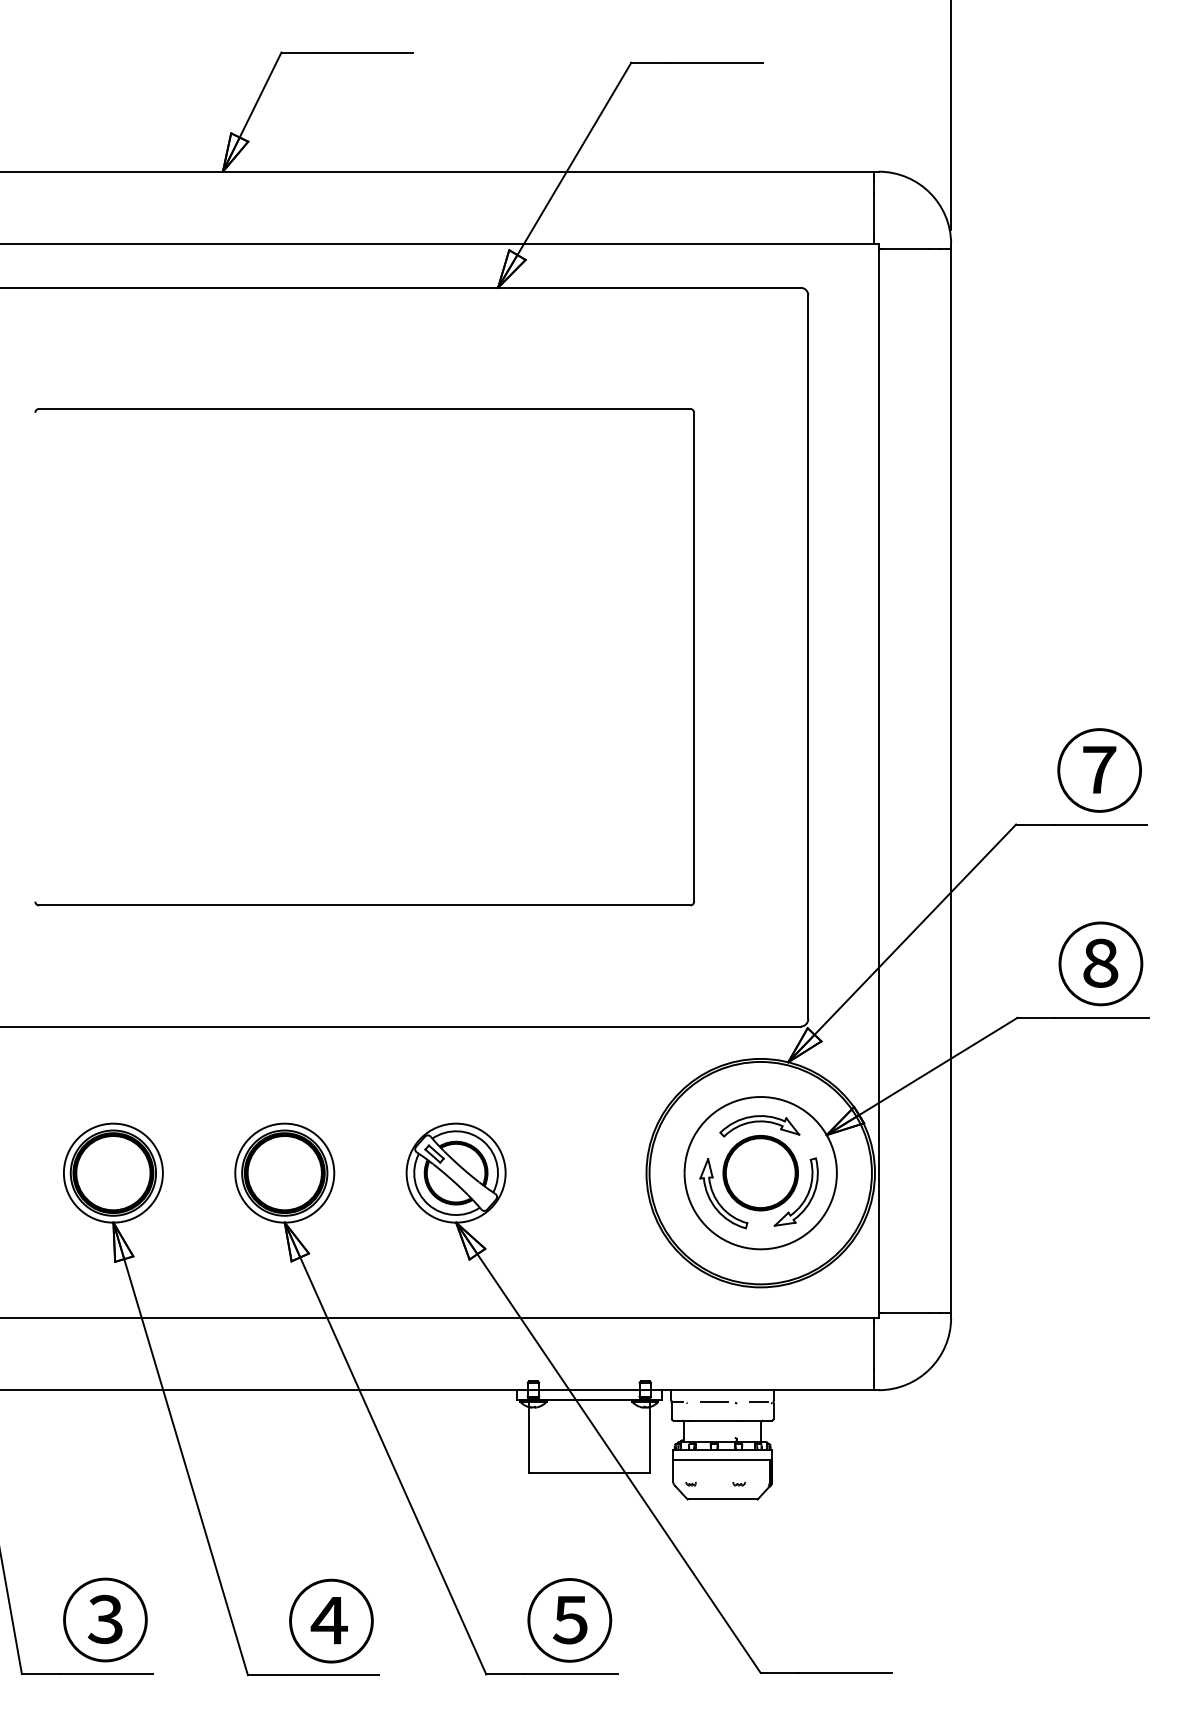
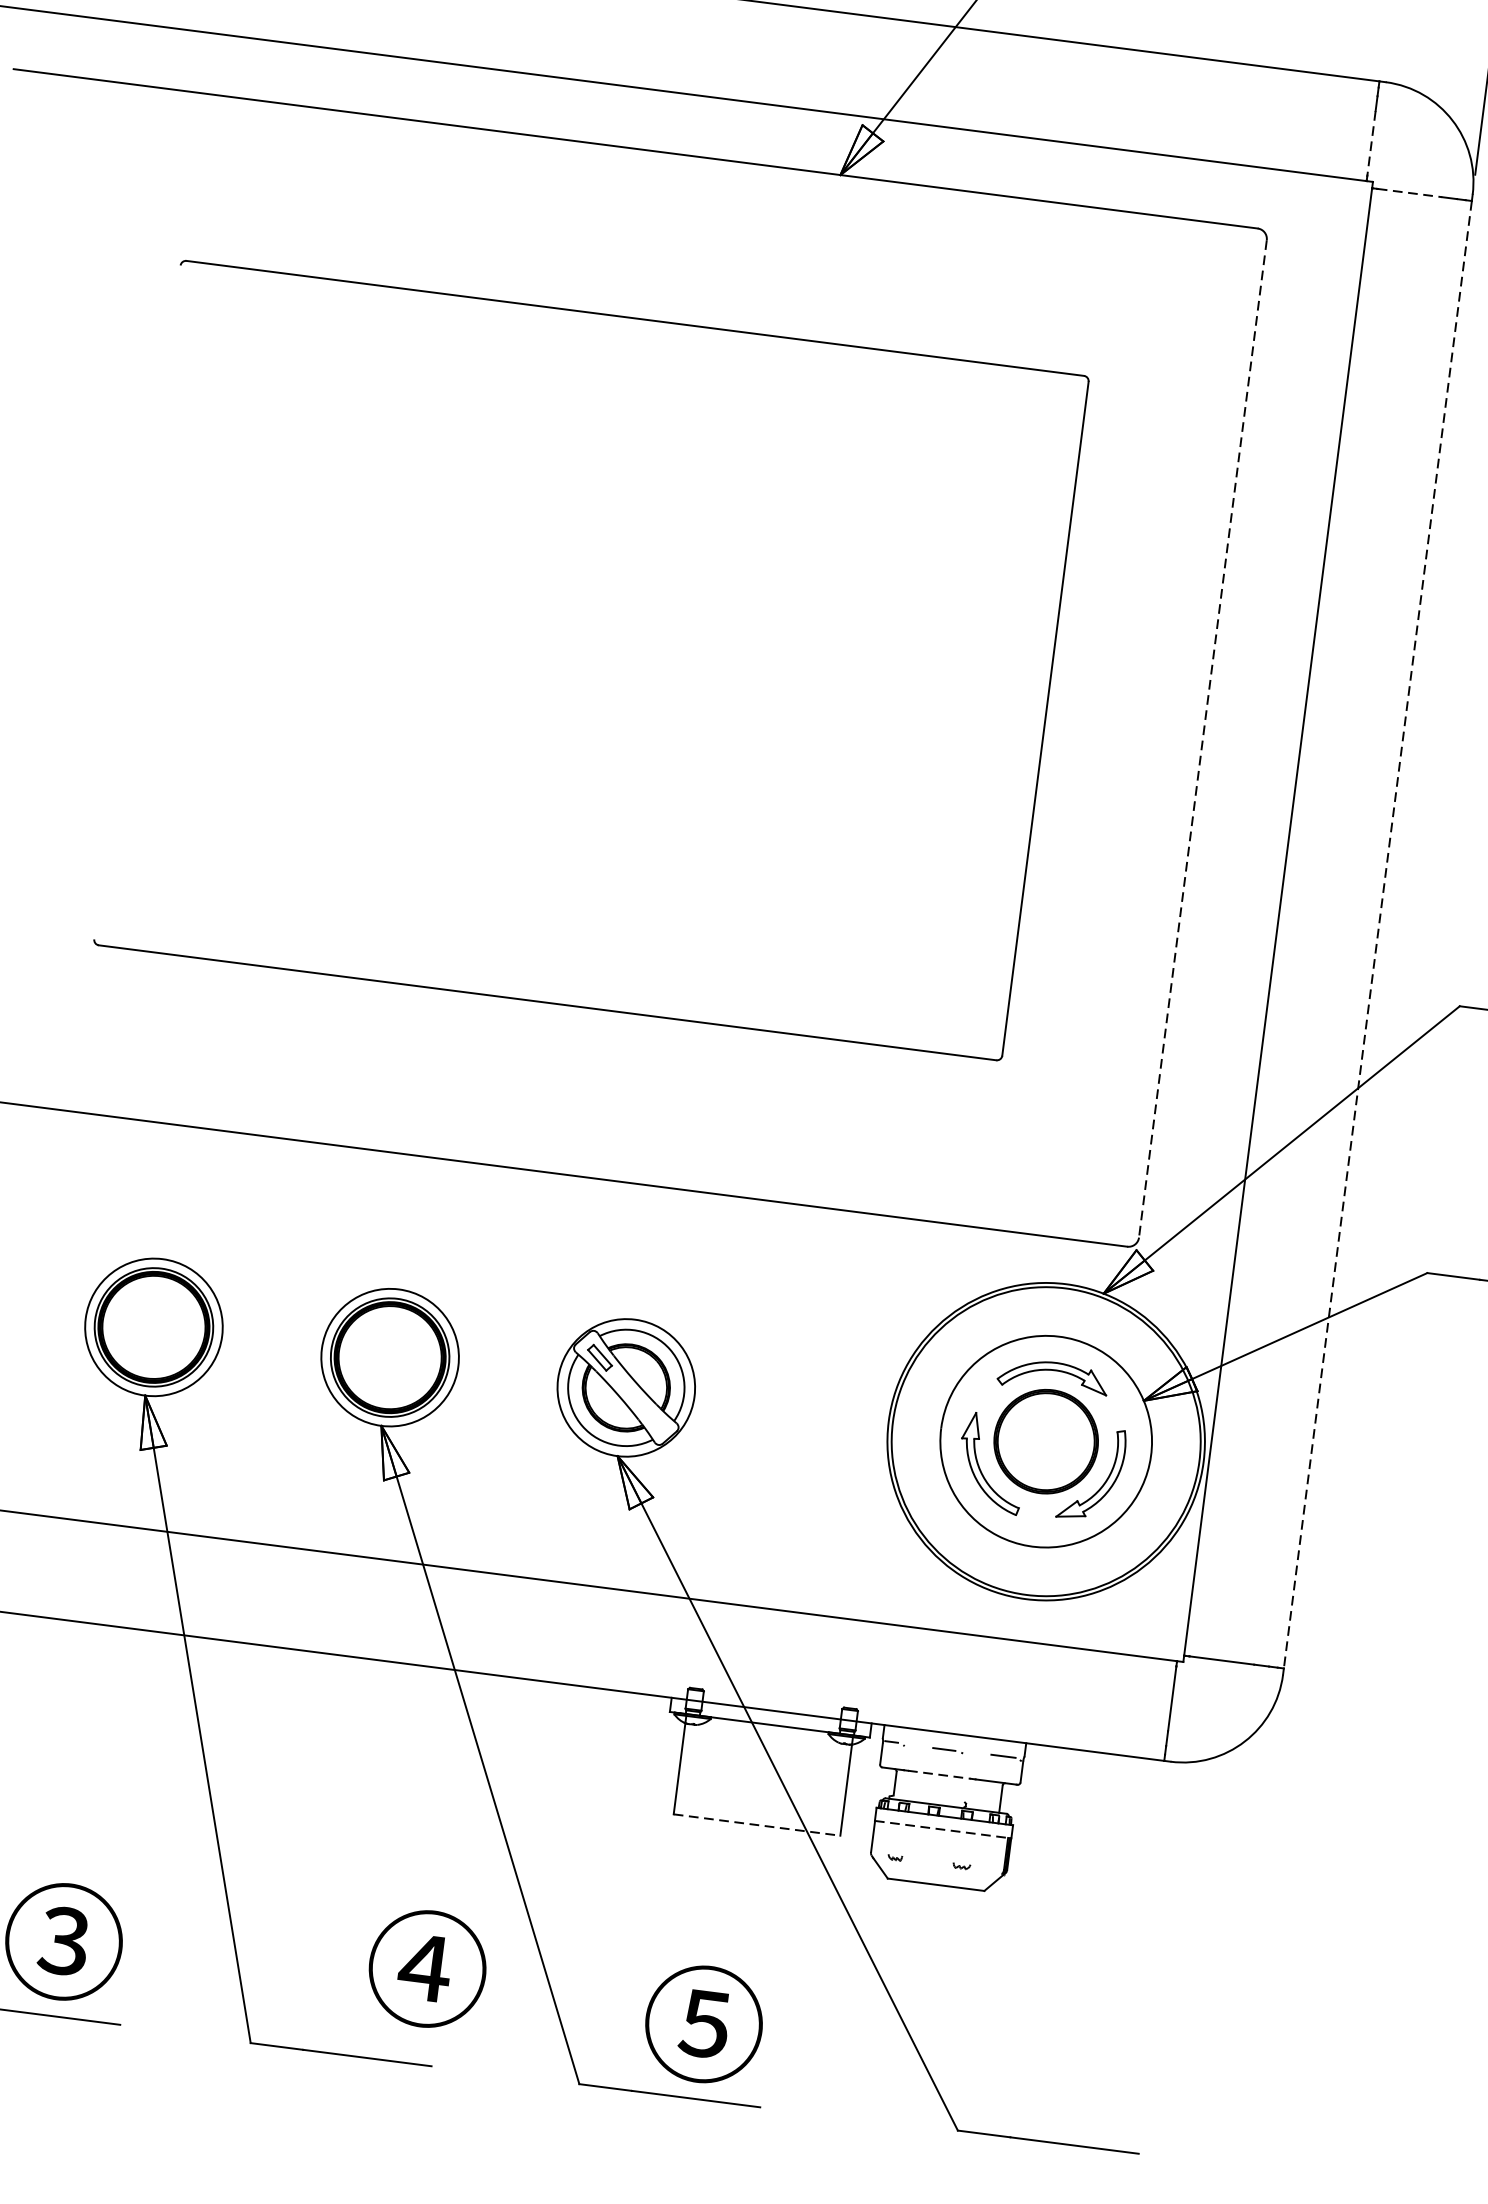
line: (874, 217) -> (1371, 144), solid -> dashed
line: (906, 248) -> (1410, 192), solid -> dashed
line: (808, 657) -> (1203, 739), solid -> dashed
line: (951, 781) -> (1378, 935), solid -> dashed
part: (718, 1402) -> (947, 1750), size x0.6
line: (714, 1420) -> (938, 1774), solid -> dashed
line: (722, 1459) -> (942, 1829), solid -> dashed
line: (589, 1473) -> (757, 1825), solid -> dashed
text: (331, 1620) -> (427, 1968), moved

